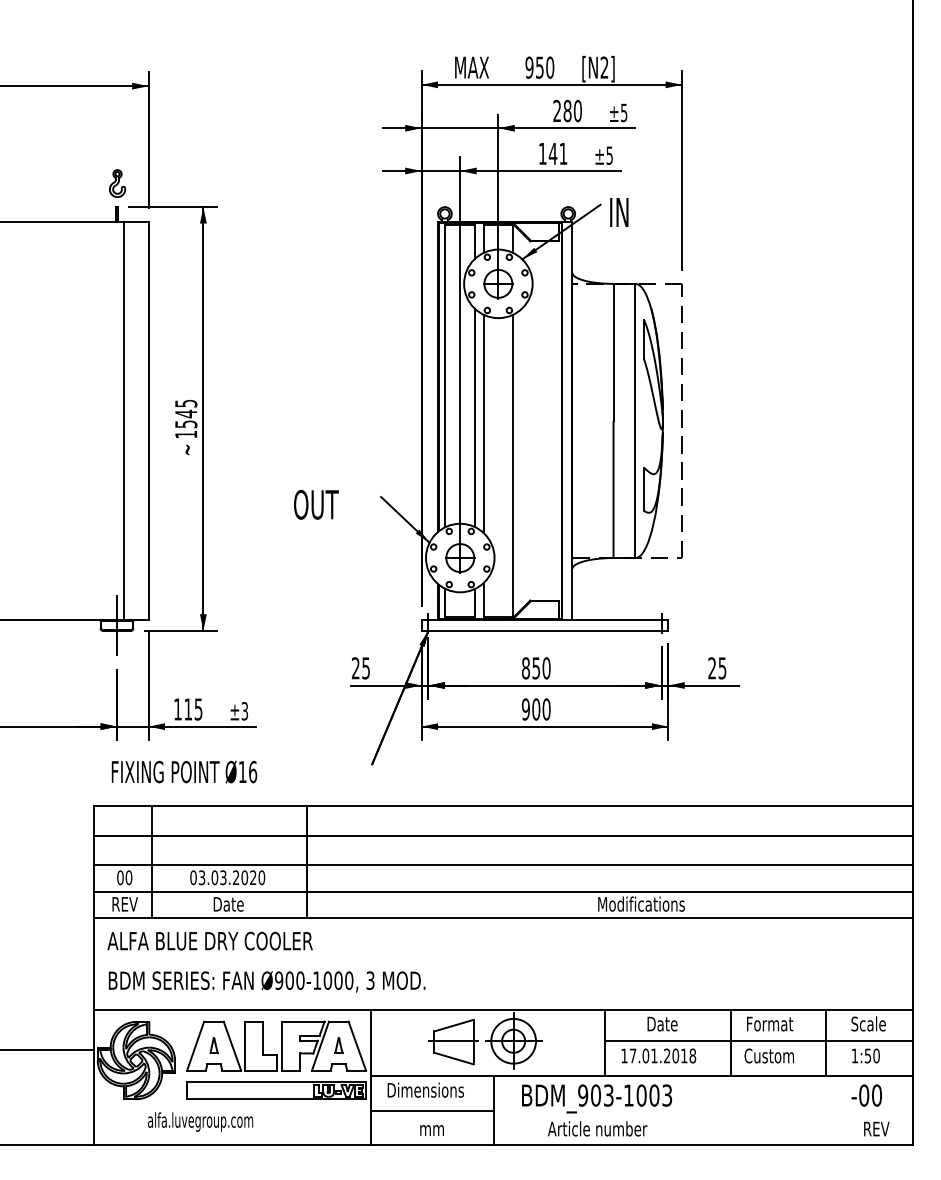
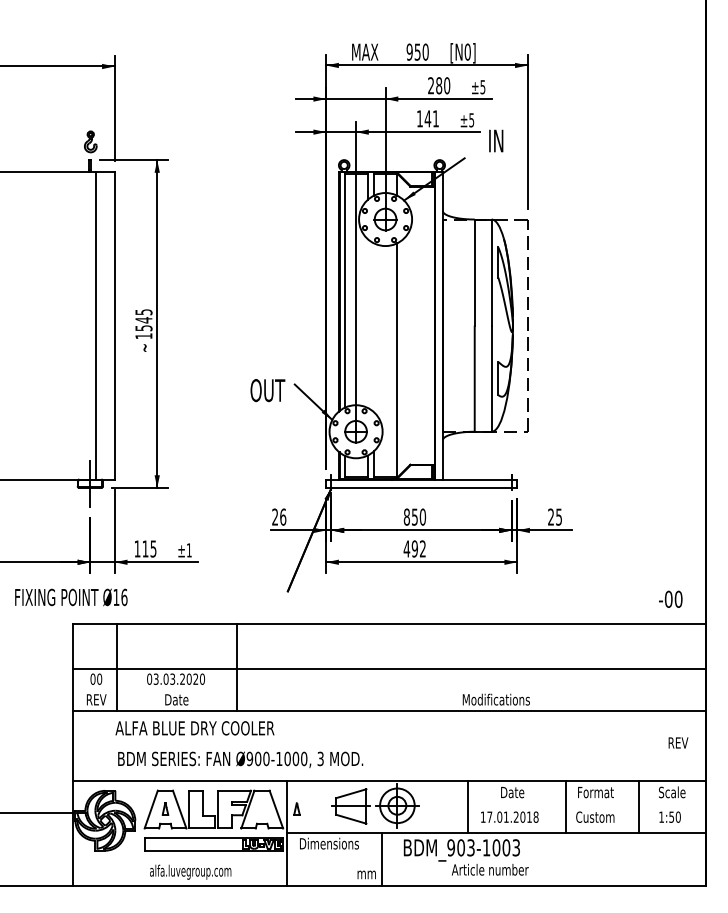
text: (604, 67) -> (467, 52), [N2] -> [N0]
text: (619, 212) -> (496, 141), moved
line: (475, 418) -> (367, 323), removed
line: (483, 423) -> (374, 327), removed
text: (316, 504) -> (268, 390), moved
text: (366, 668) -> (283, 517), 25 -> 26
text: (535, 709) -> (414, 549), 900 -> 492
text: (244, 711) -> (189, 550), ±3 -> ±1
text: (184, 771) -> (71, 596), moved
line: (503, 835) -> (389, 646), removed
line: (503, 891) -> (389, 689), removed
text: (209, 940) -> (194, 727), moved
text: (266, 981) -> (240, 759), moved
line: (758, 1041) -> (586, 806), removed
part: (338, 1045) -> (296, 809), moved
text: (866, 1095) -> (670, 599), moved
line: (432, 1111) -> (334, 860), removed
text: (200, 1121) -> (190, 871), moved
text: (597, 1128) -> (490, 869), moved
text: (876, 1128) -> (678, 742), moved
text: (431, 1130) -> (366, 874), moved

